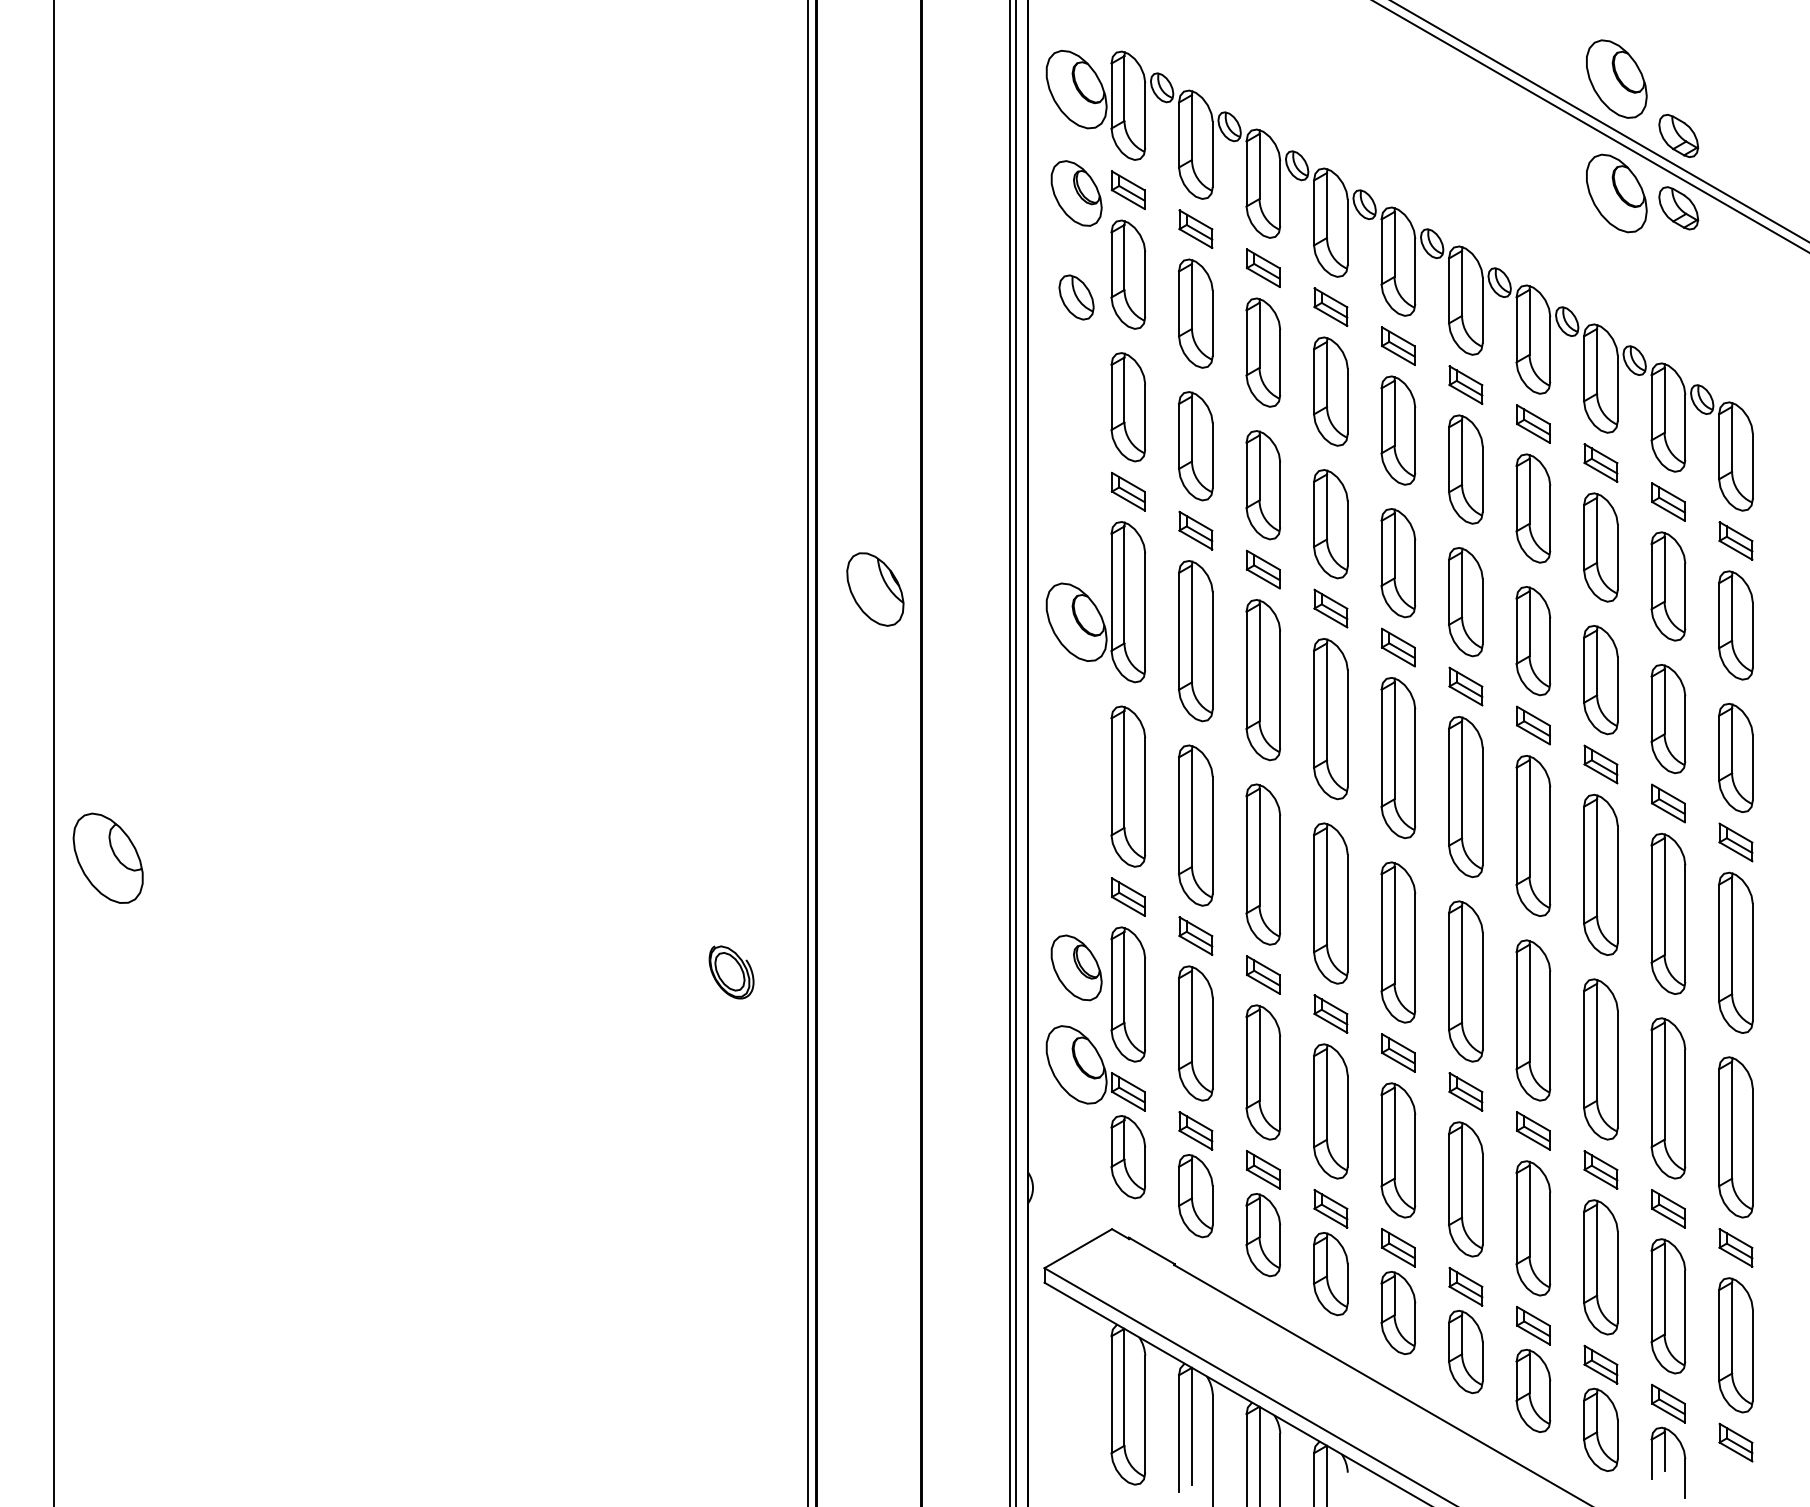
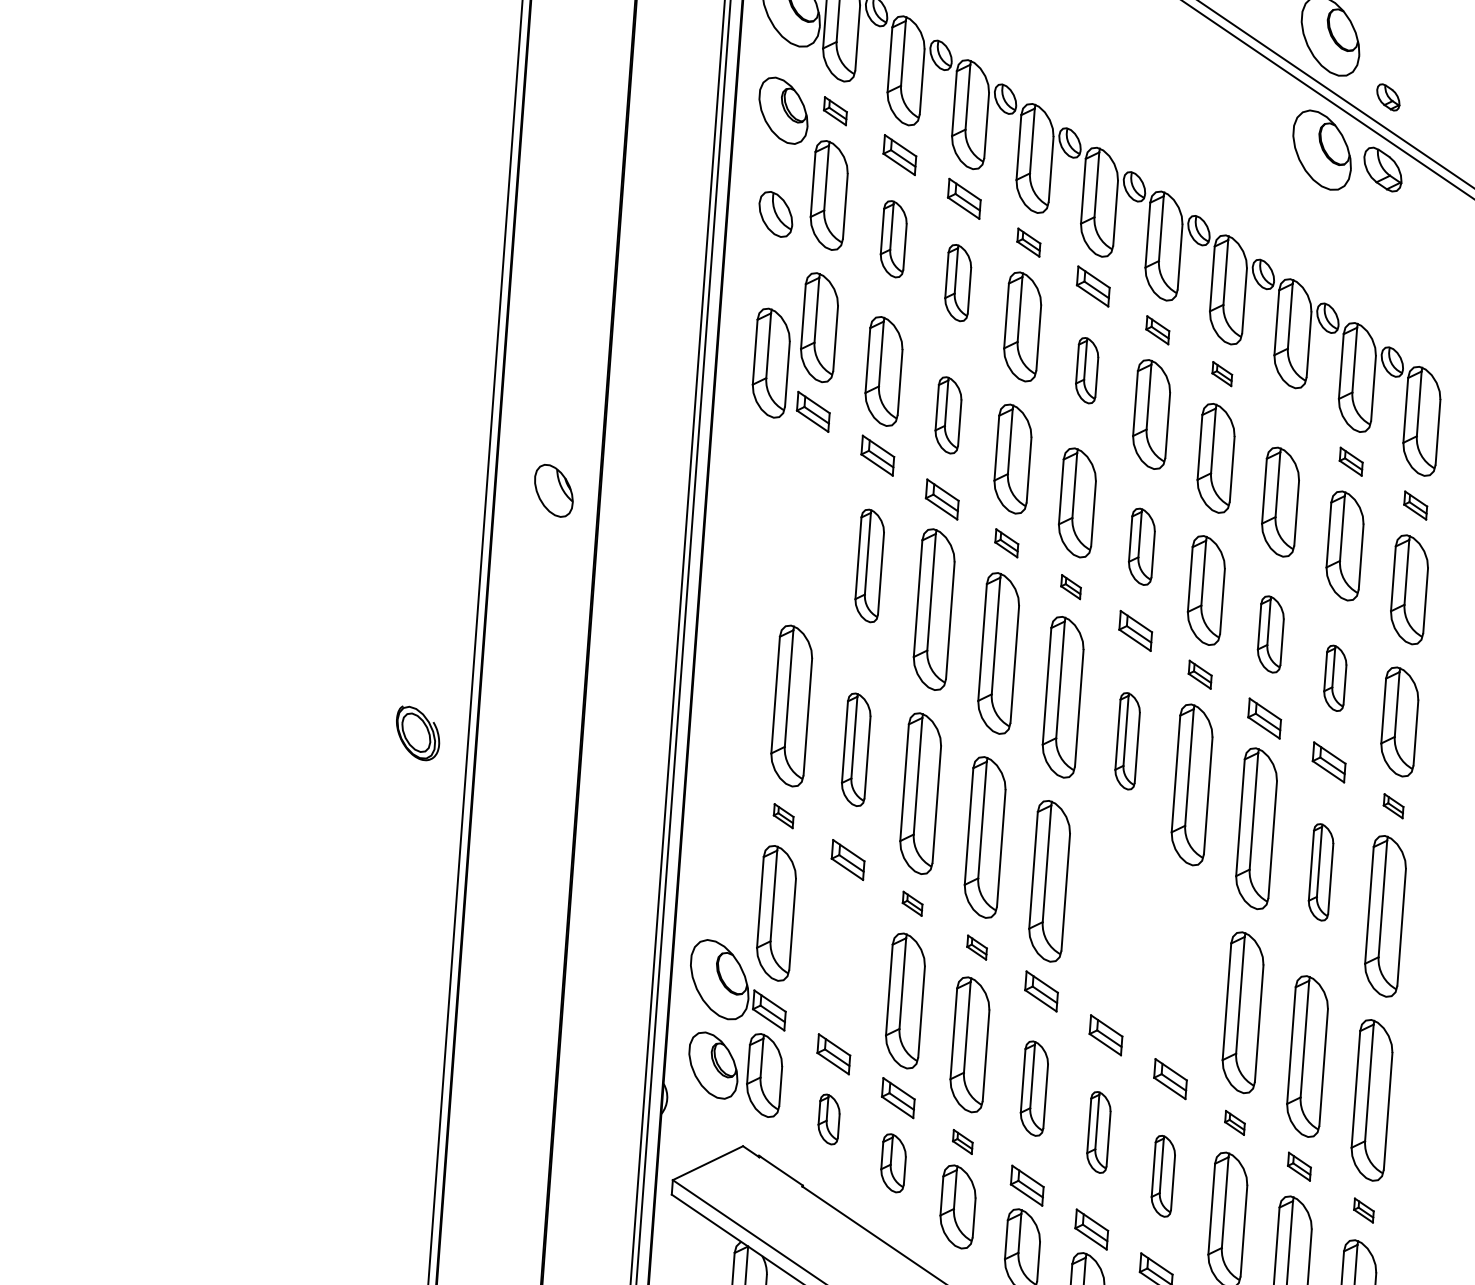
part: (1678, 135) -> (1388, 96), size x0.6
part: (1128, 189) -> (835, 110), size x0.7
part: (1330, 306) -> (1028, 241), size x0.7
part: (1195, 313) -> (893, 239), size x0.7
part: (1263, 352) -> (958, 282), size x0.7
part: (1465, 384) -> (1157, 329), size x0.7
part: (1533, 423) -> (1222, 373), size x0.6
part: (1398, 430) -> (1087, 370), size x0.6
part: (1082, 446) -> (770, 363), added
part: (1600, 462) -> (1286, 417), removed
part: (1263, 485) -> (948, 415), size x0.7
part: (1668, 501) -> (1351, 461), size x0.7
part: (1735, 540) -> (1415, 505), size x0.7
part: (875, 589) -> (553, 490), size x0.7
part: (1095, 602) -> (772, 519), removed
part: (1465, 602) -> (1141, 547), size x0.7
part: (1330, 608) -> (1006, 543), size x0.7
part: (1195, 641) -> (869, 566), size x0.7
part: (1397, 647) -> (1070, 586), size x0.6
part: (1600, 680) -> (1270, 634), size x0.7
part: (1668, 719) -> (1335, 678), size x0.6
part: (1533, 725) -> (1200, 674), size x0.7
part: (1465, 797) -> (1127, 741), size x0.6
part: (1195, 825) -> (855, 749), size x0.7
part: (1735, 842) -> (1393, 806), size x0.6
part: (1128, 896) -> (783, 815), size x0.6
part: (1668, 913) -> (1321, 872), size x0.6
part: (1076, 967) -> (713, 1065), moved
part: (731, 972) -> (417, 733), moved
part: (1263, 974) -> (912, 903), size x0.6
part: (1465, 981) -> (1113, 925), removed
part: (1330, 1013) -> (976, 947), size x0.6
part: (1533, 1020) -> (1178, 968), removed
part: (1195, 1033) -> (840, 957), removed
part: (1398, 1150) -> (1034, 1088), size x0.7
part: (1600, 1169) -> (1234, 1122), size x0.6
part: (1465, 1189) -> (1098, 1132), size x0.6
part: (1195, 1196) -> (828, 1119), size x0.6
part: (1330, 1208) -> (962, 1141), size x0.6
part: (1668, 1208) -> (1299, 1166), size x0.7
part: (1533, 1228) -> (1163, 1176), size x0.6
part: (1263, 1235) -> (893, 1163), size x0.7
part: (1735, 1247) -> (1363, 1210), size x0.6

